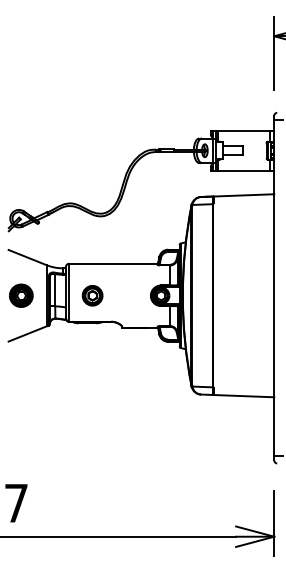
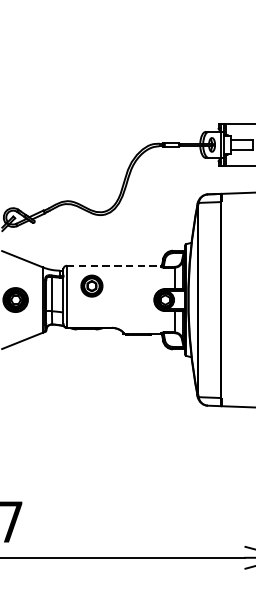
line: (113, 263) -> (114, 265), solid -> dashed
part: (92, 295) -> (91, 285), moved

